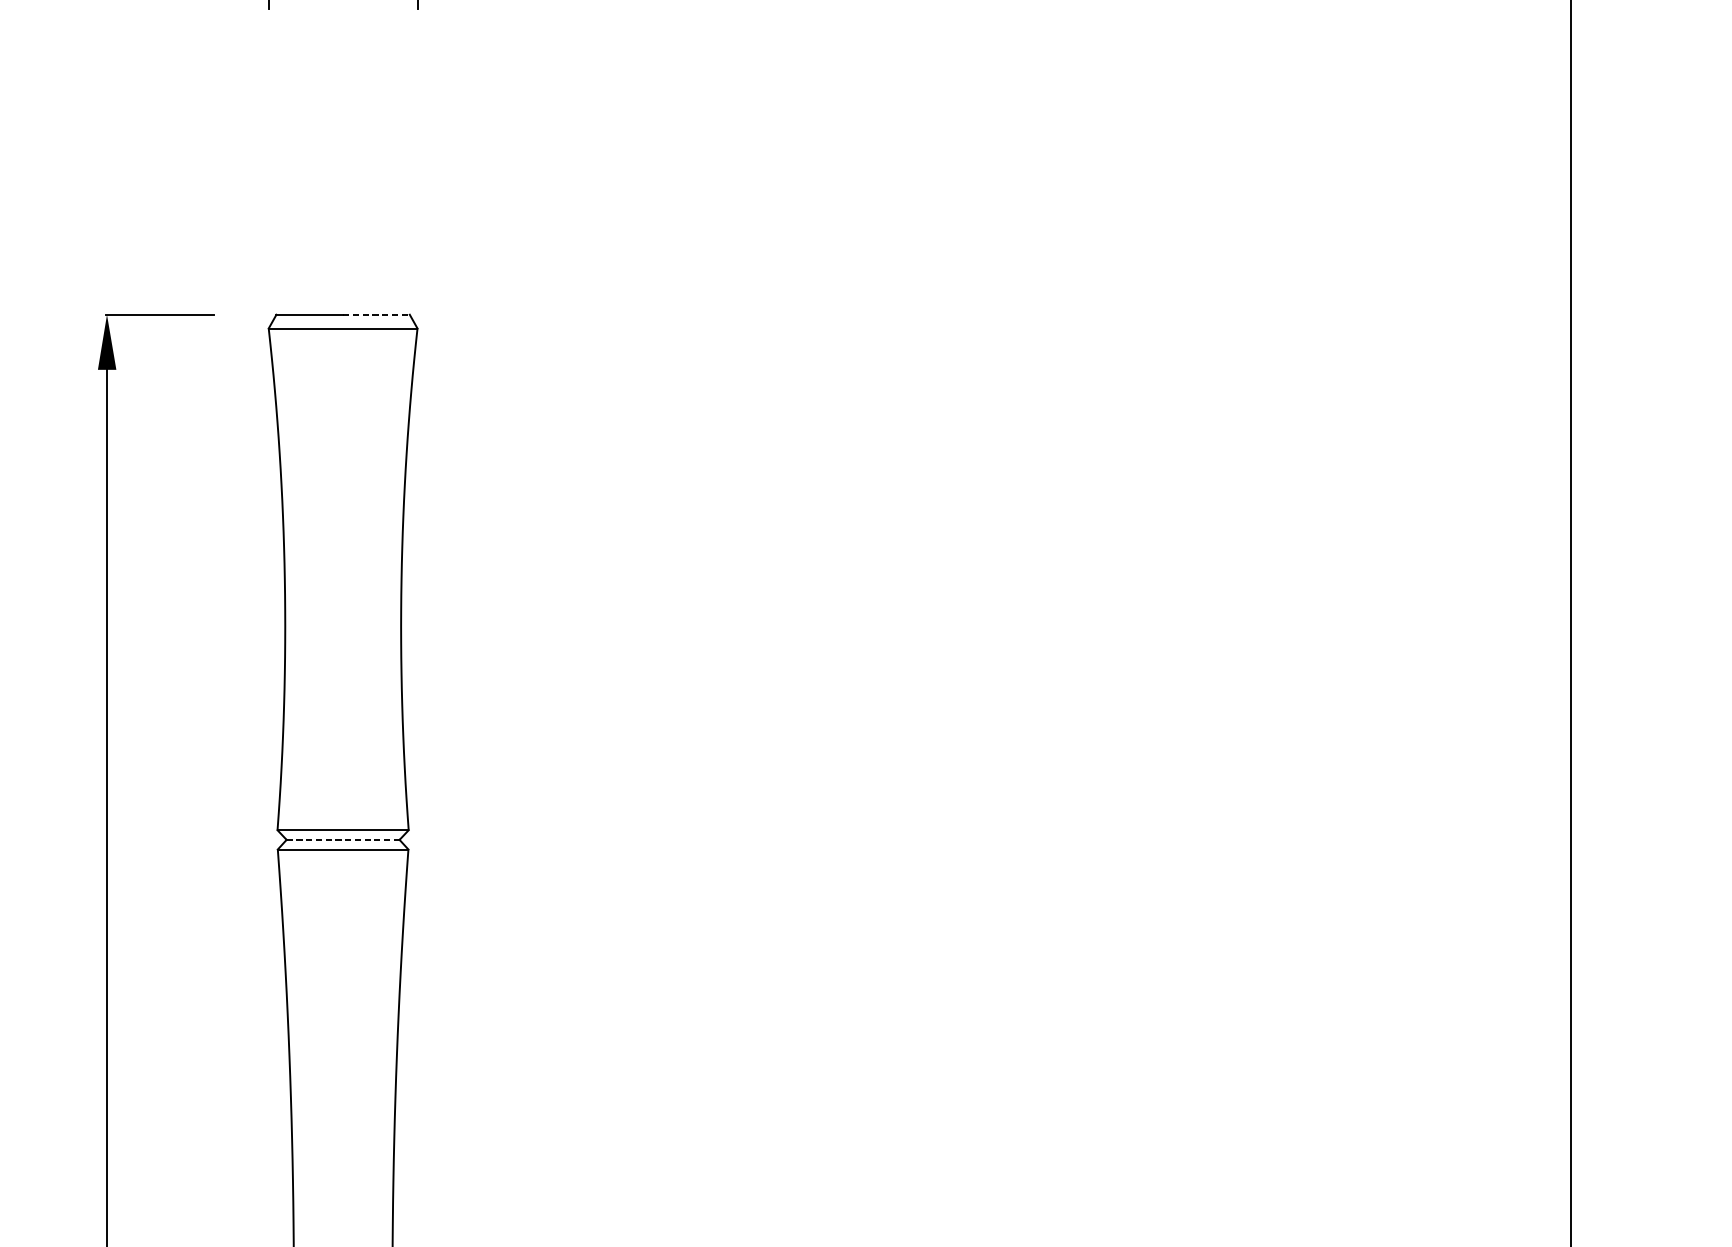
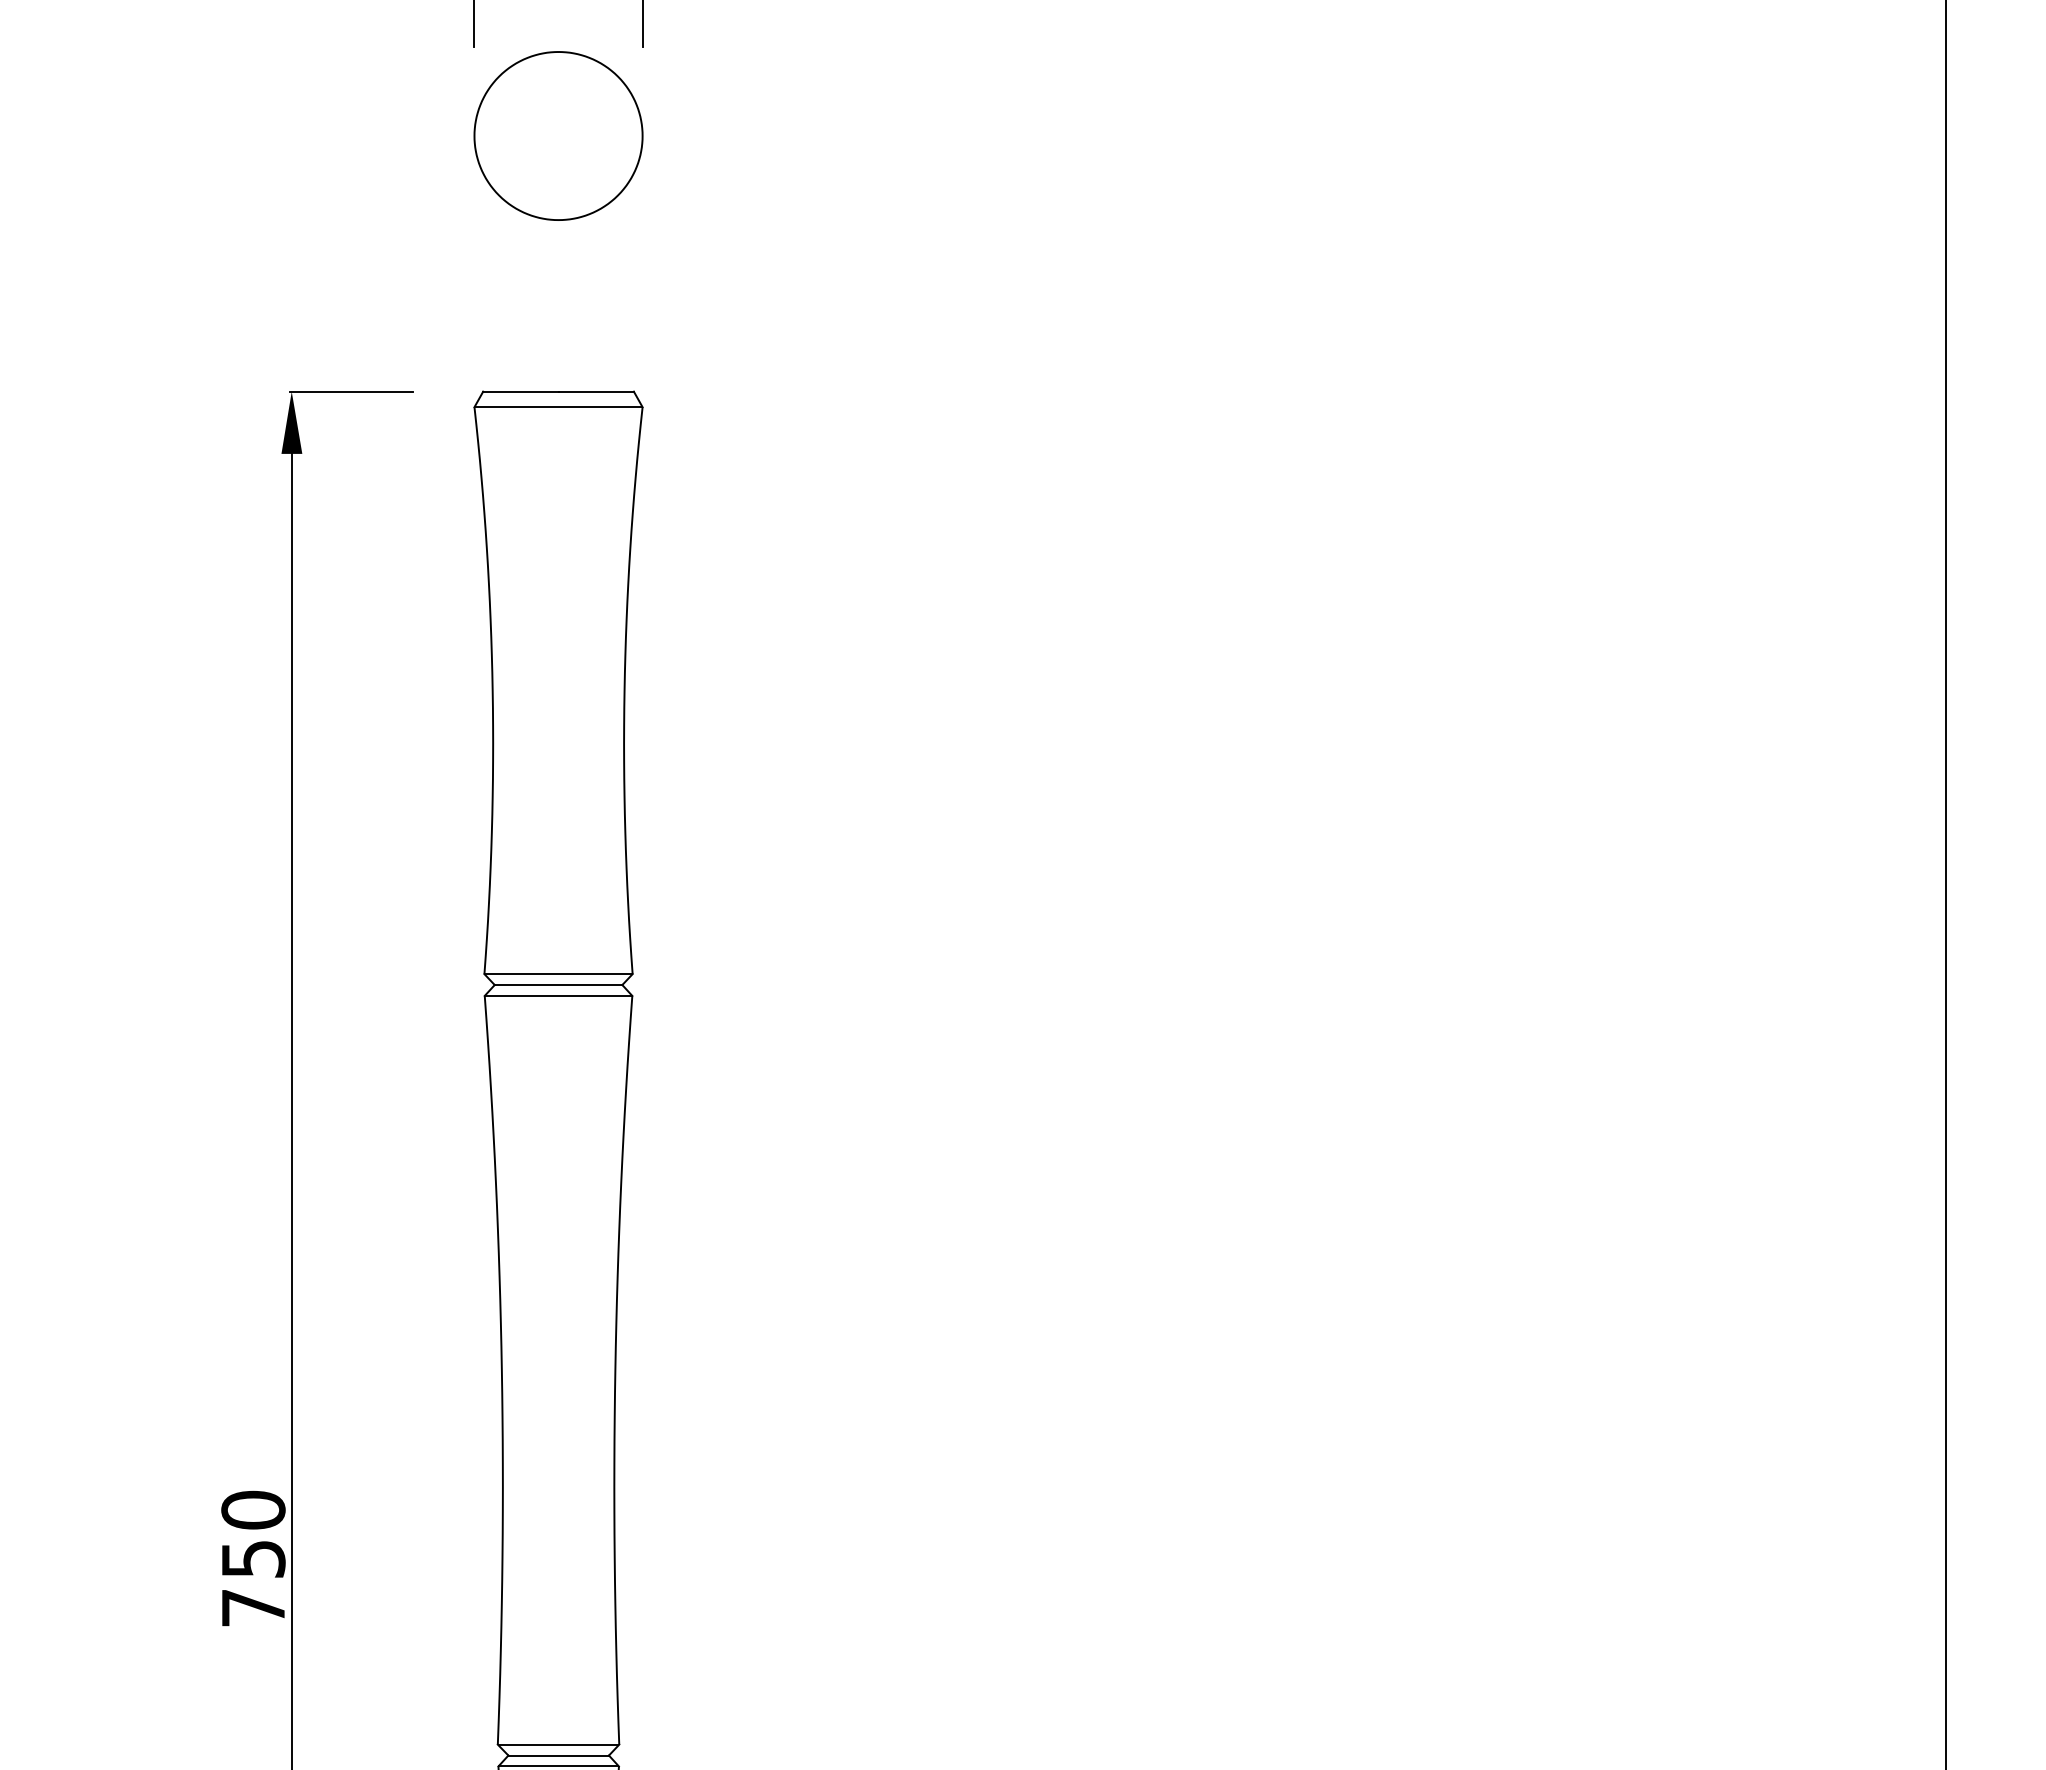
part: (343, 88) -> (558, 135), added
line: (376, 314) -> (596, 391), dashed -> solid
line: (343, 840) -> (558, 985), dashed -> solid

